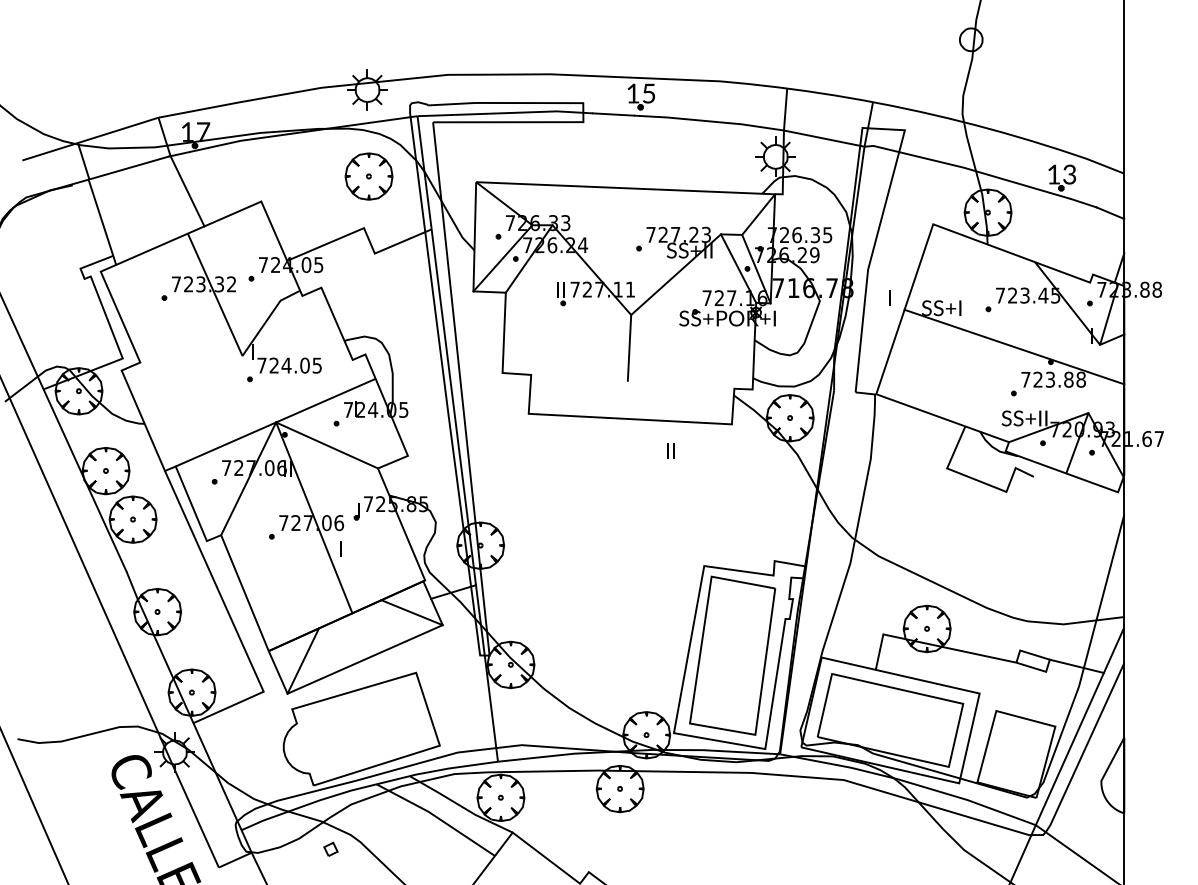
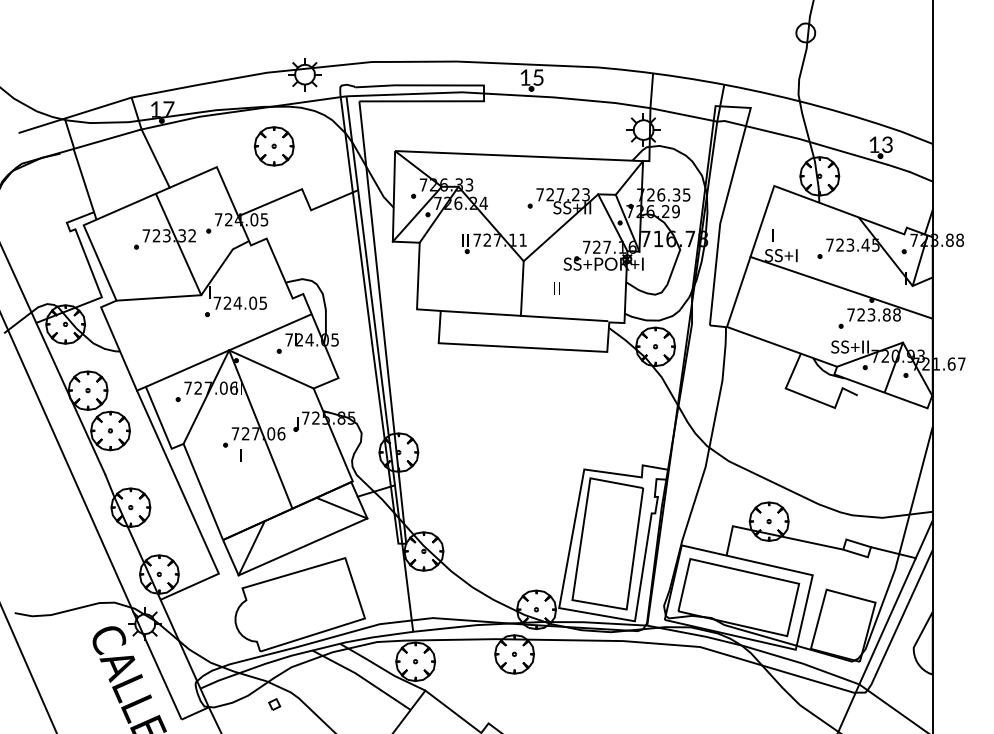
part: (368, 176) -> (273, 146), moved
text: (888, 298) -> (772, 235), moved
line: (190, 358) -> (158, 297), added
line: (630, 380) -> (523, 315), added
text: (670, 451) -> (556, 288), moved
text: (340, 549) -> (240, 455), moved

